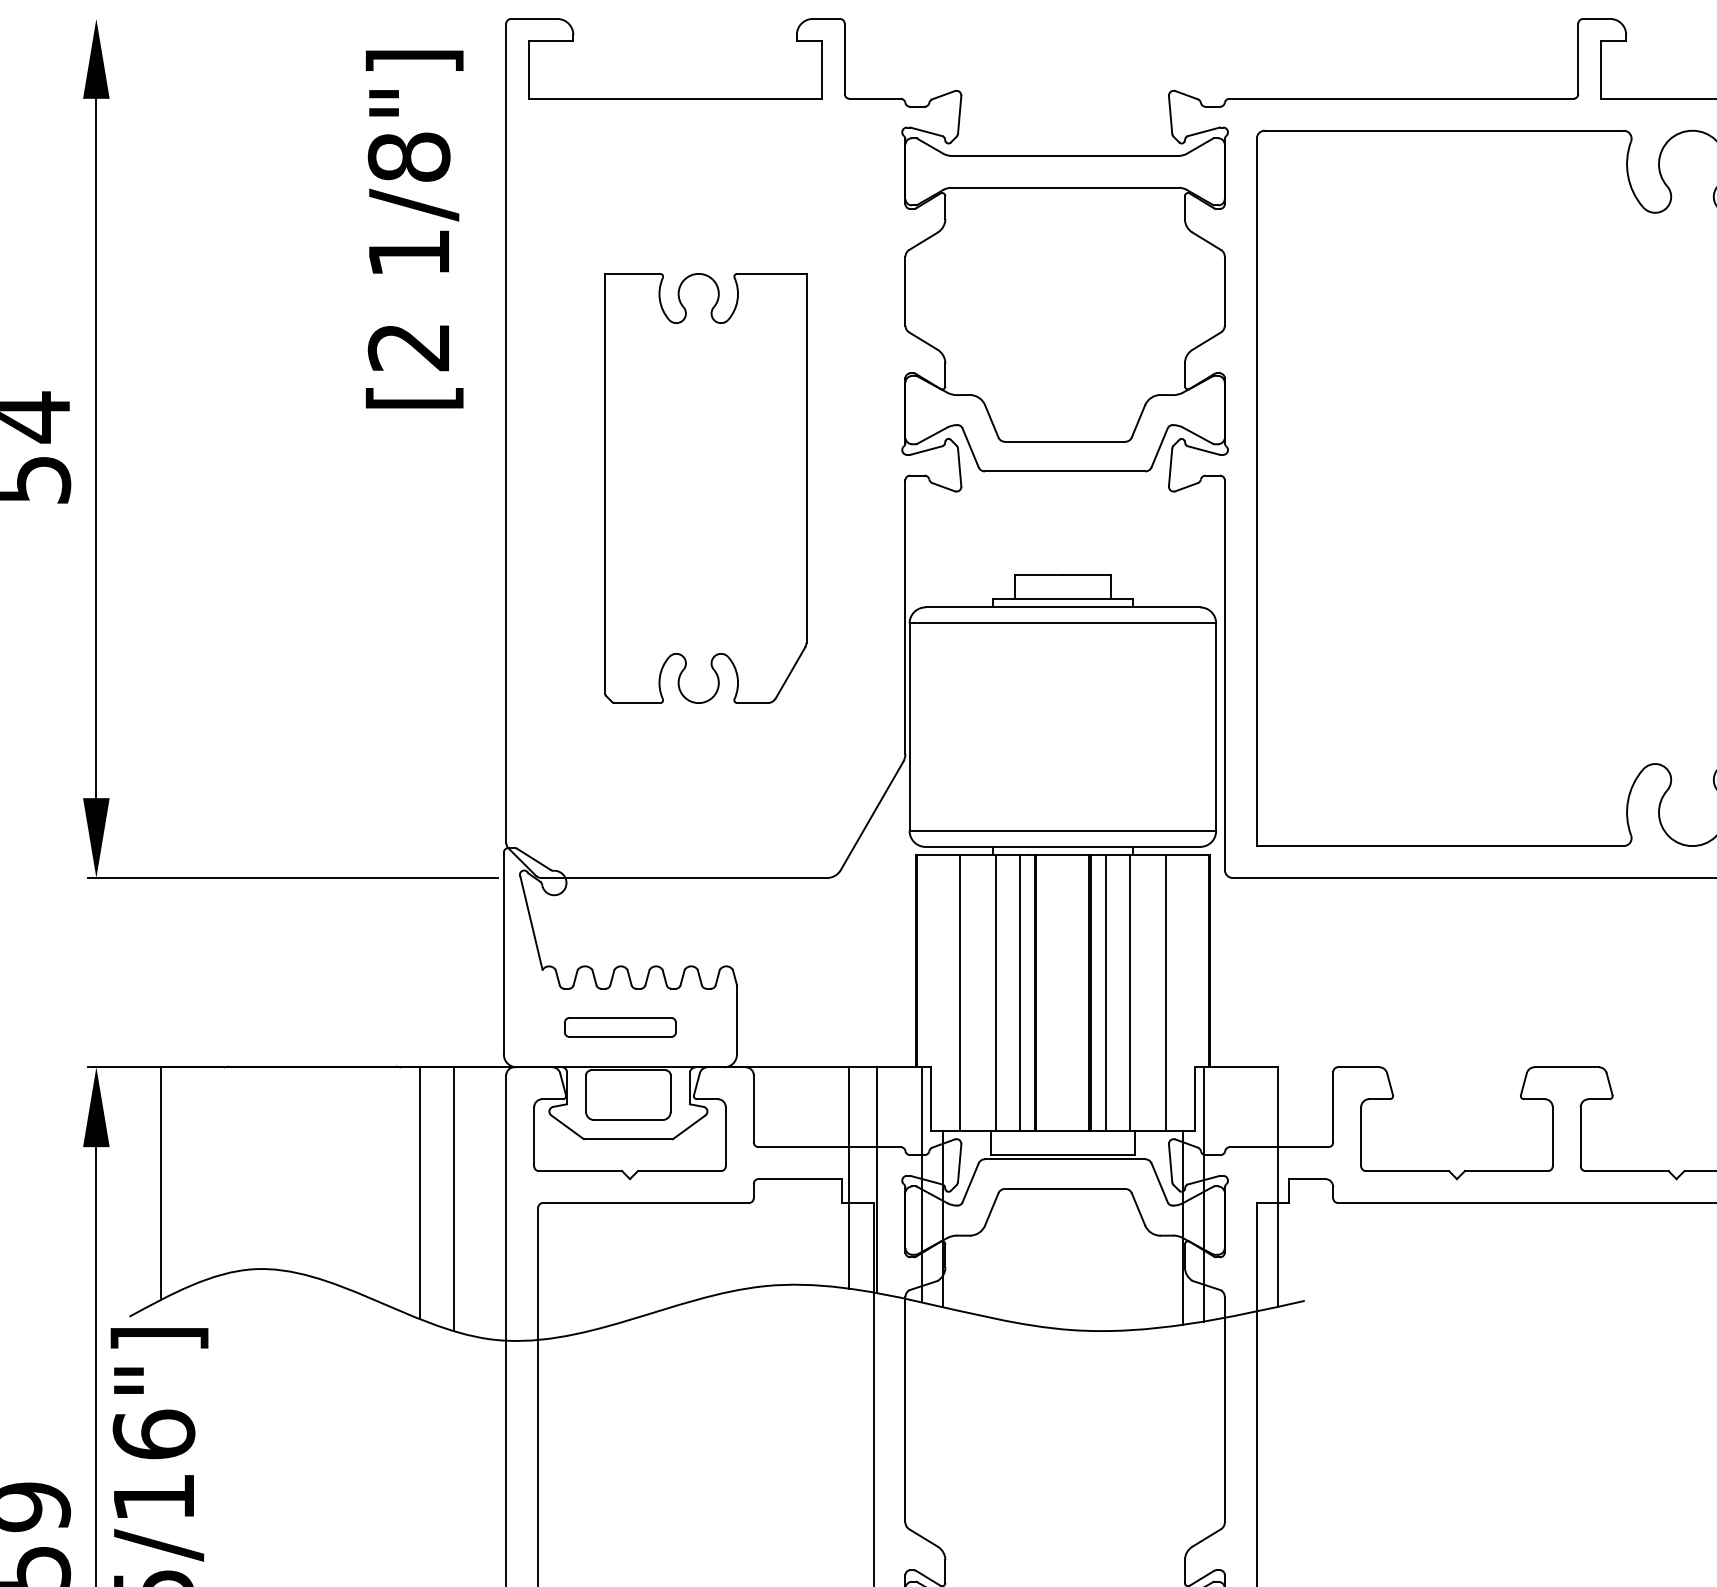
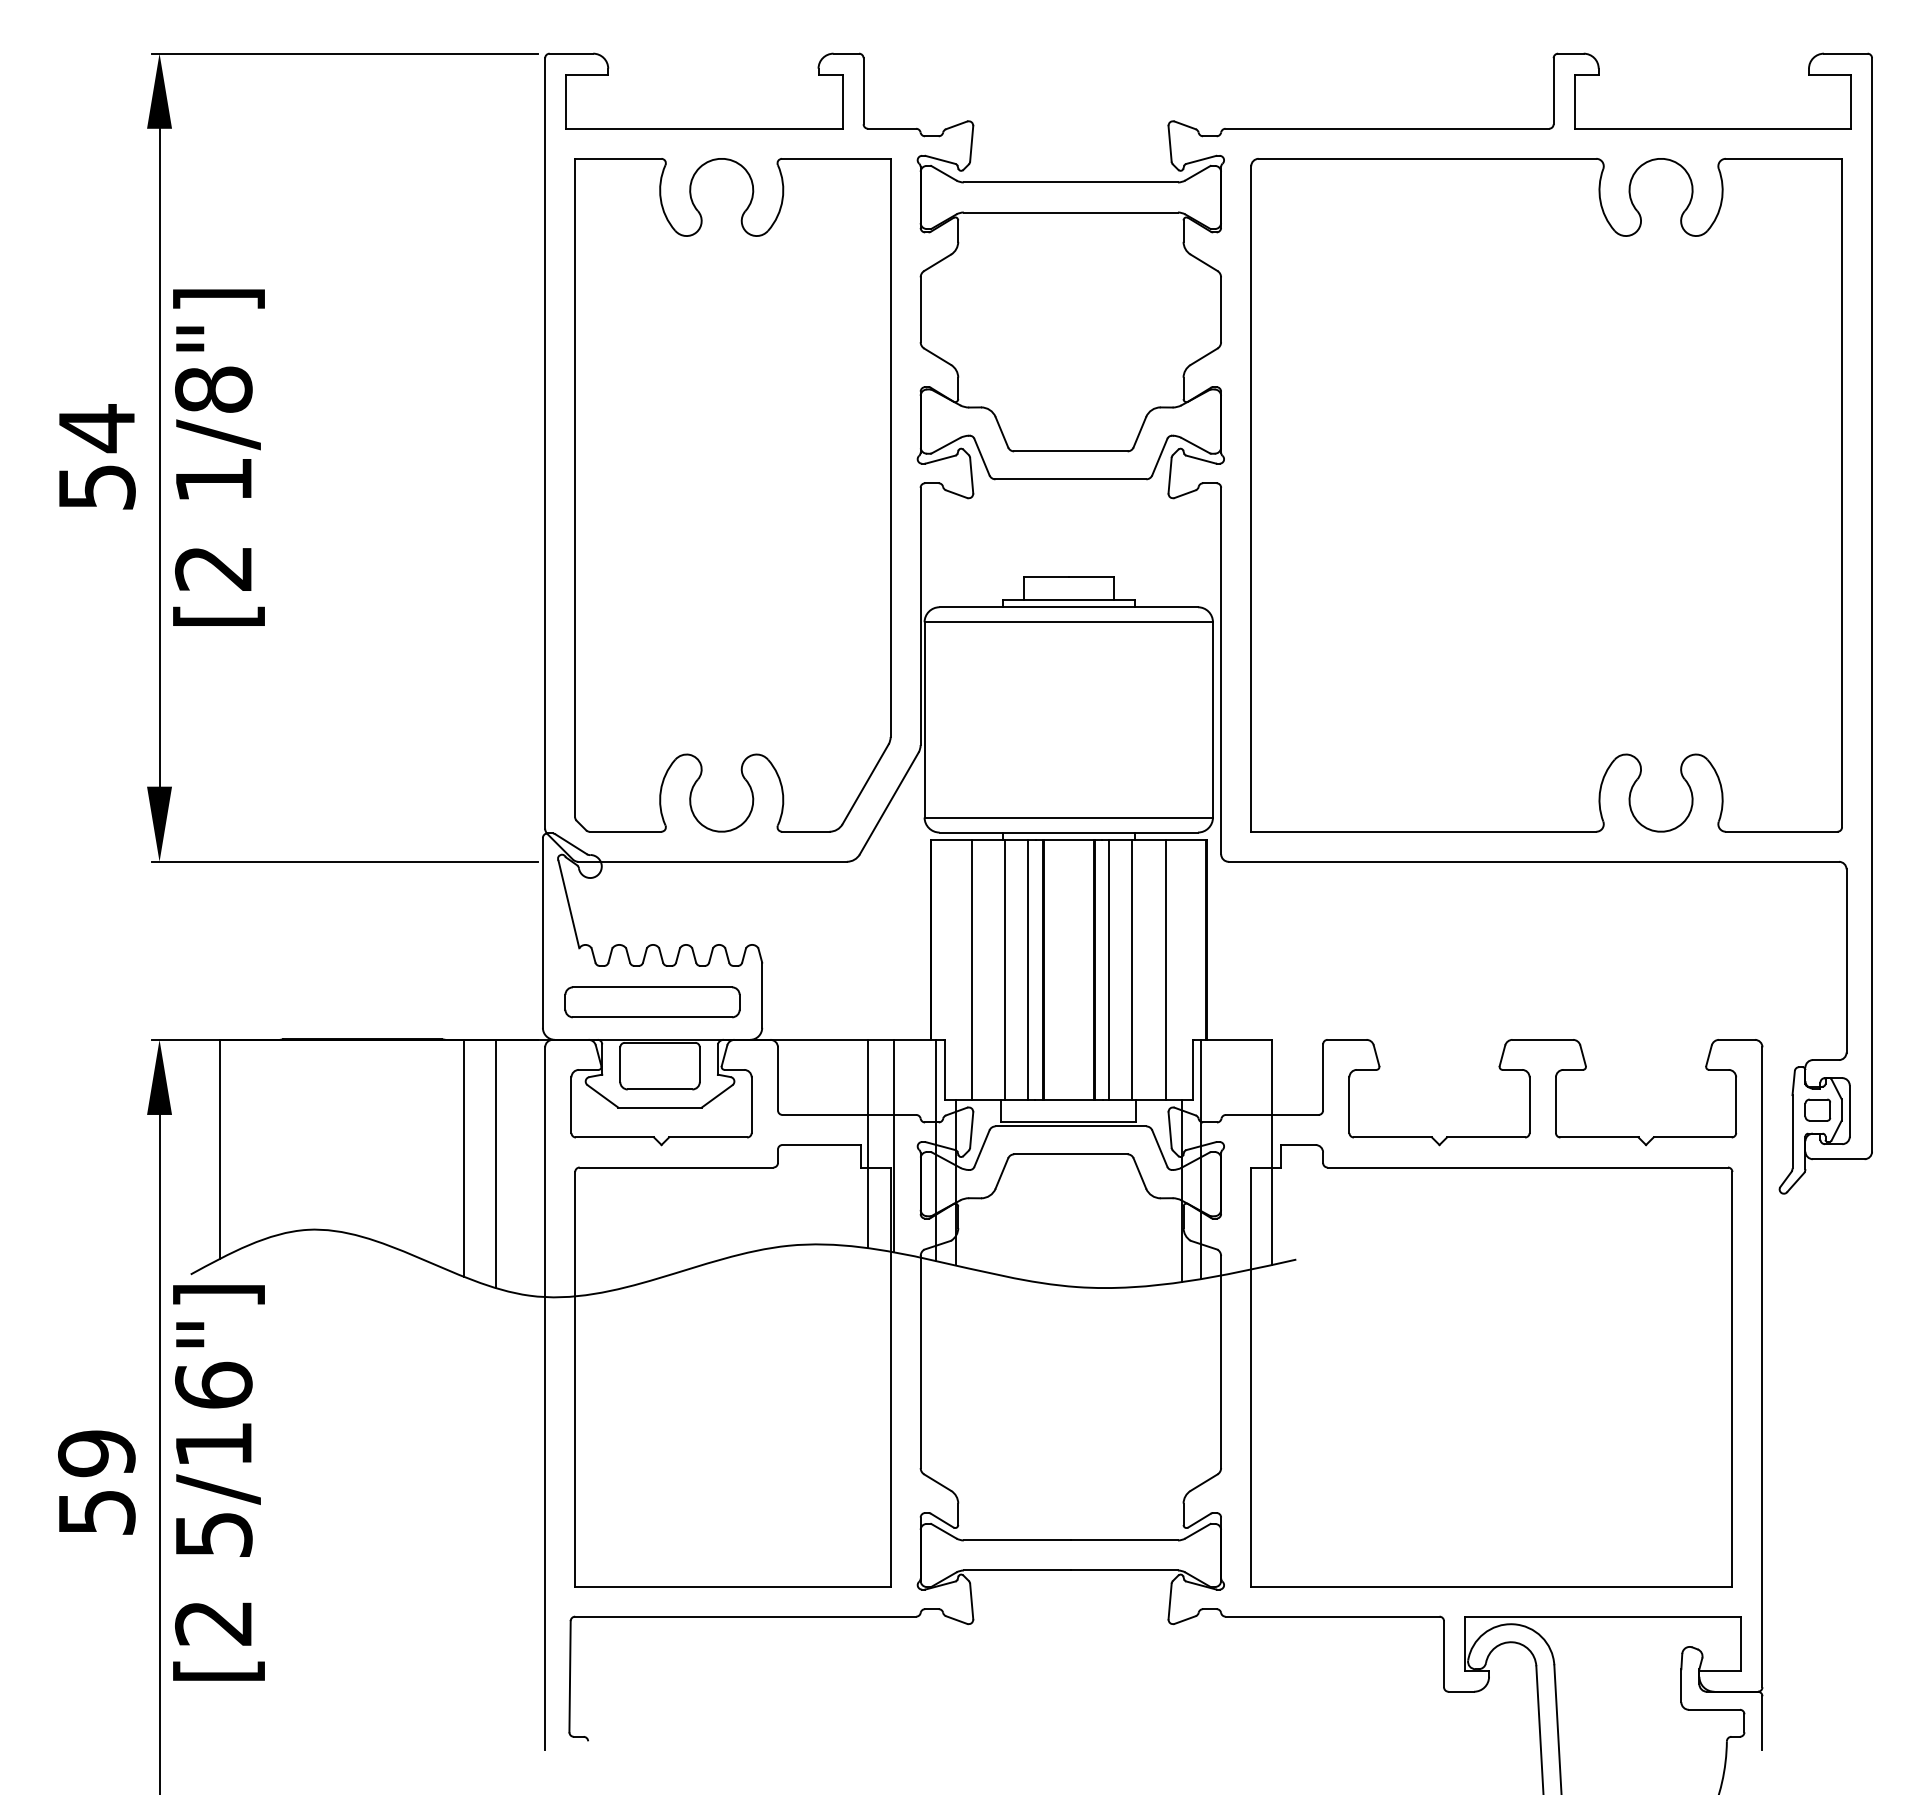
line: (292, 18) -> (344, 53), added
text: (414, 229) -> (218, 457), moved
part: (705, 488) -> (732, 495), size x1.67
part: (620, 1027) -> (652, 1002), size x1.67

